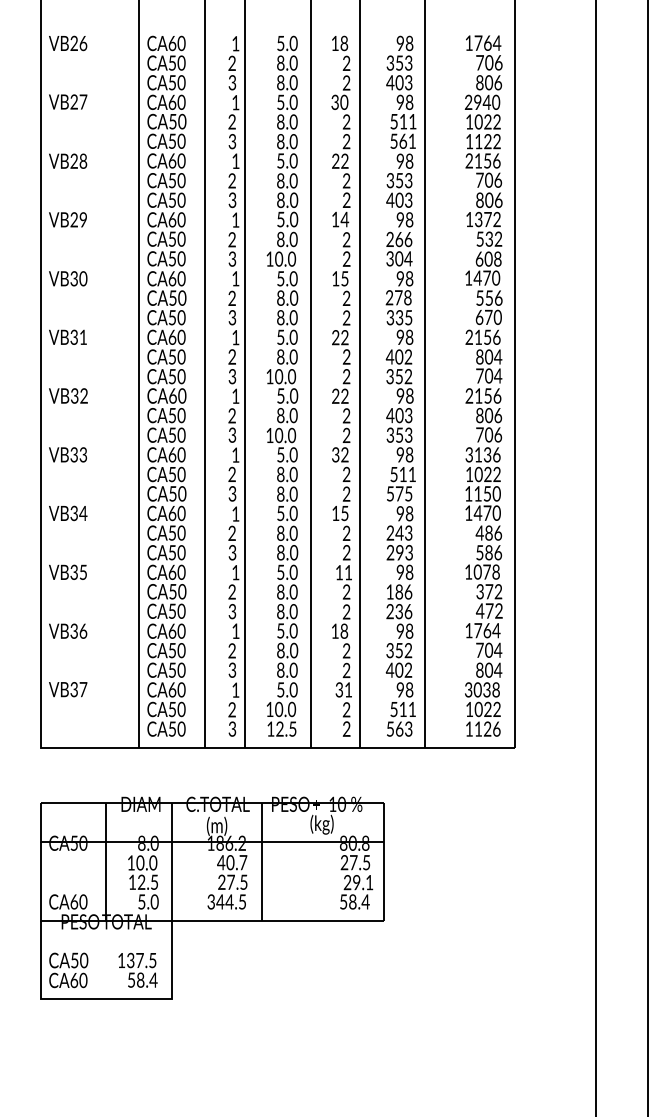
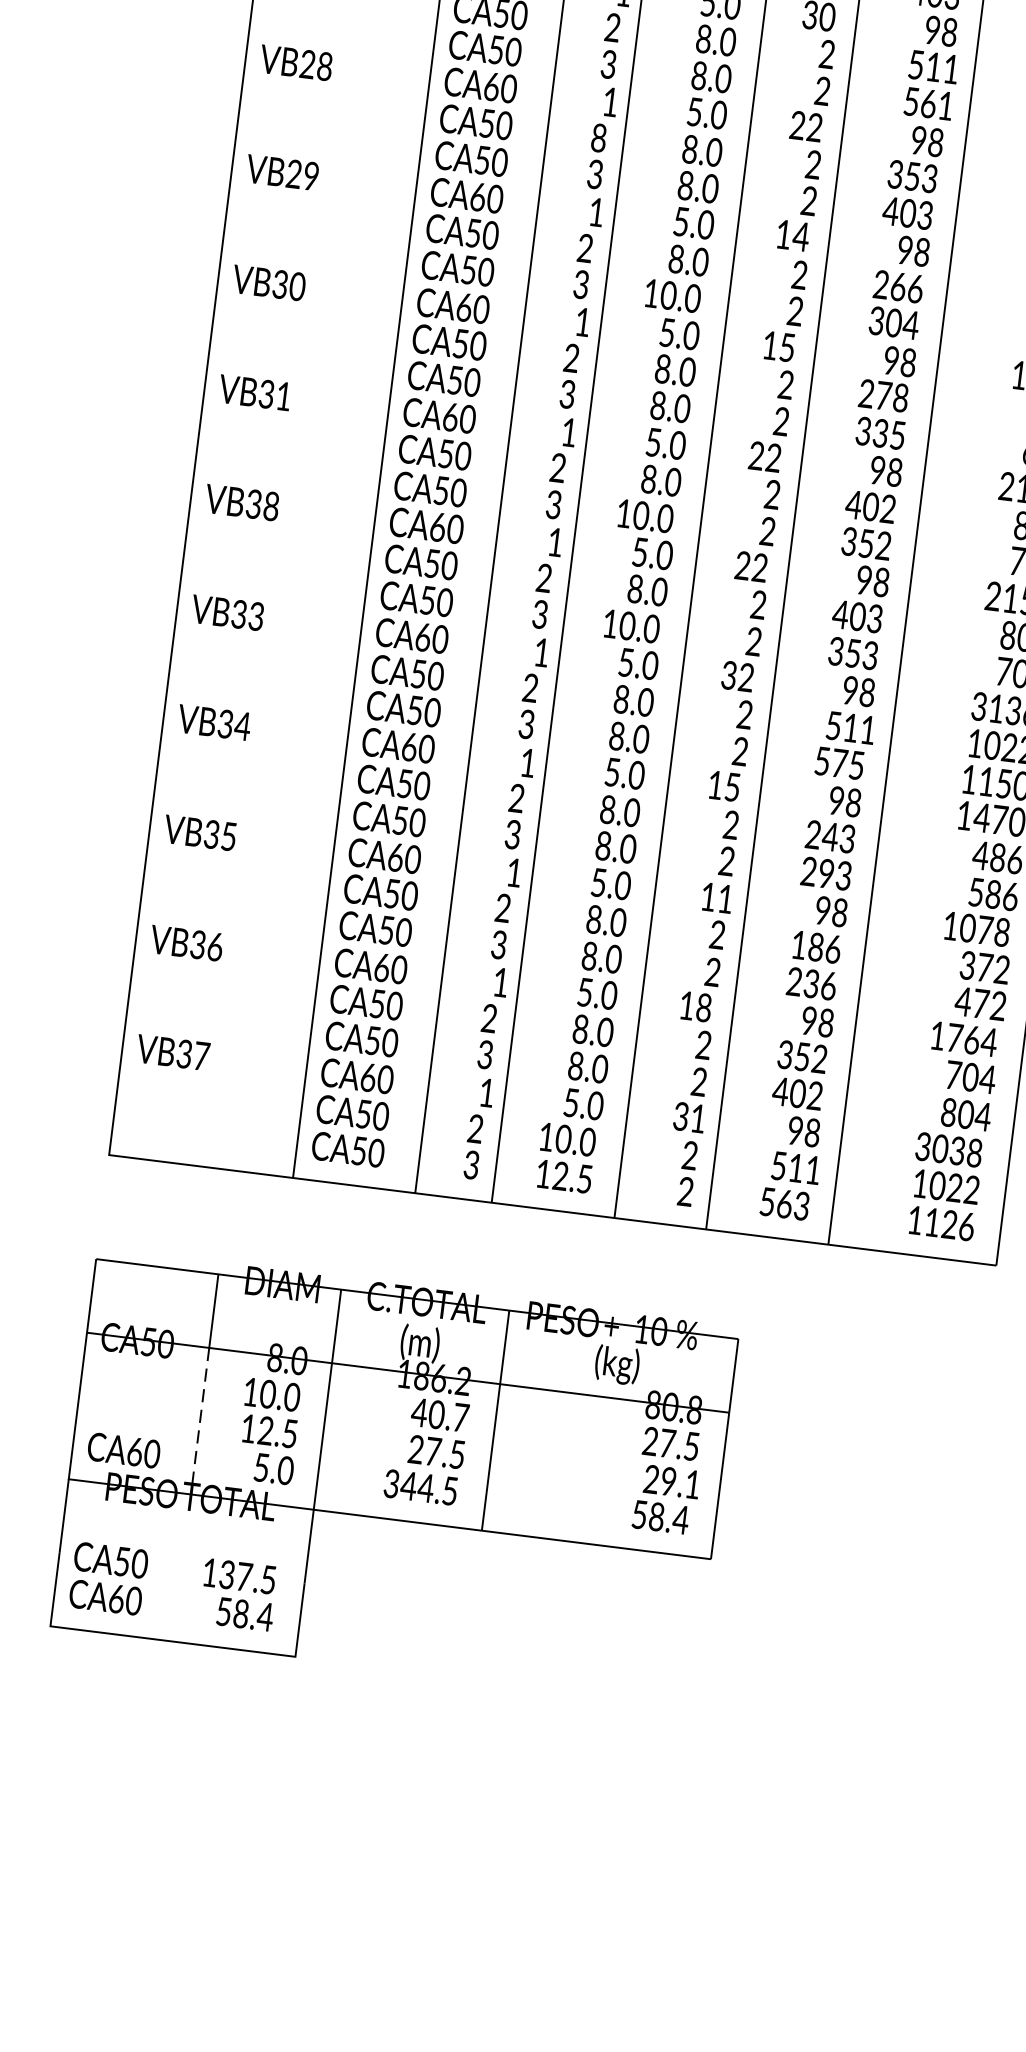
text: (231, 181) -> (597, 139), 2 -> 8
text: (83, 396) -> (270, 507), VB32 -> VB38
line: (106, 882) -> (199, 1422), solid -> dashed

